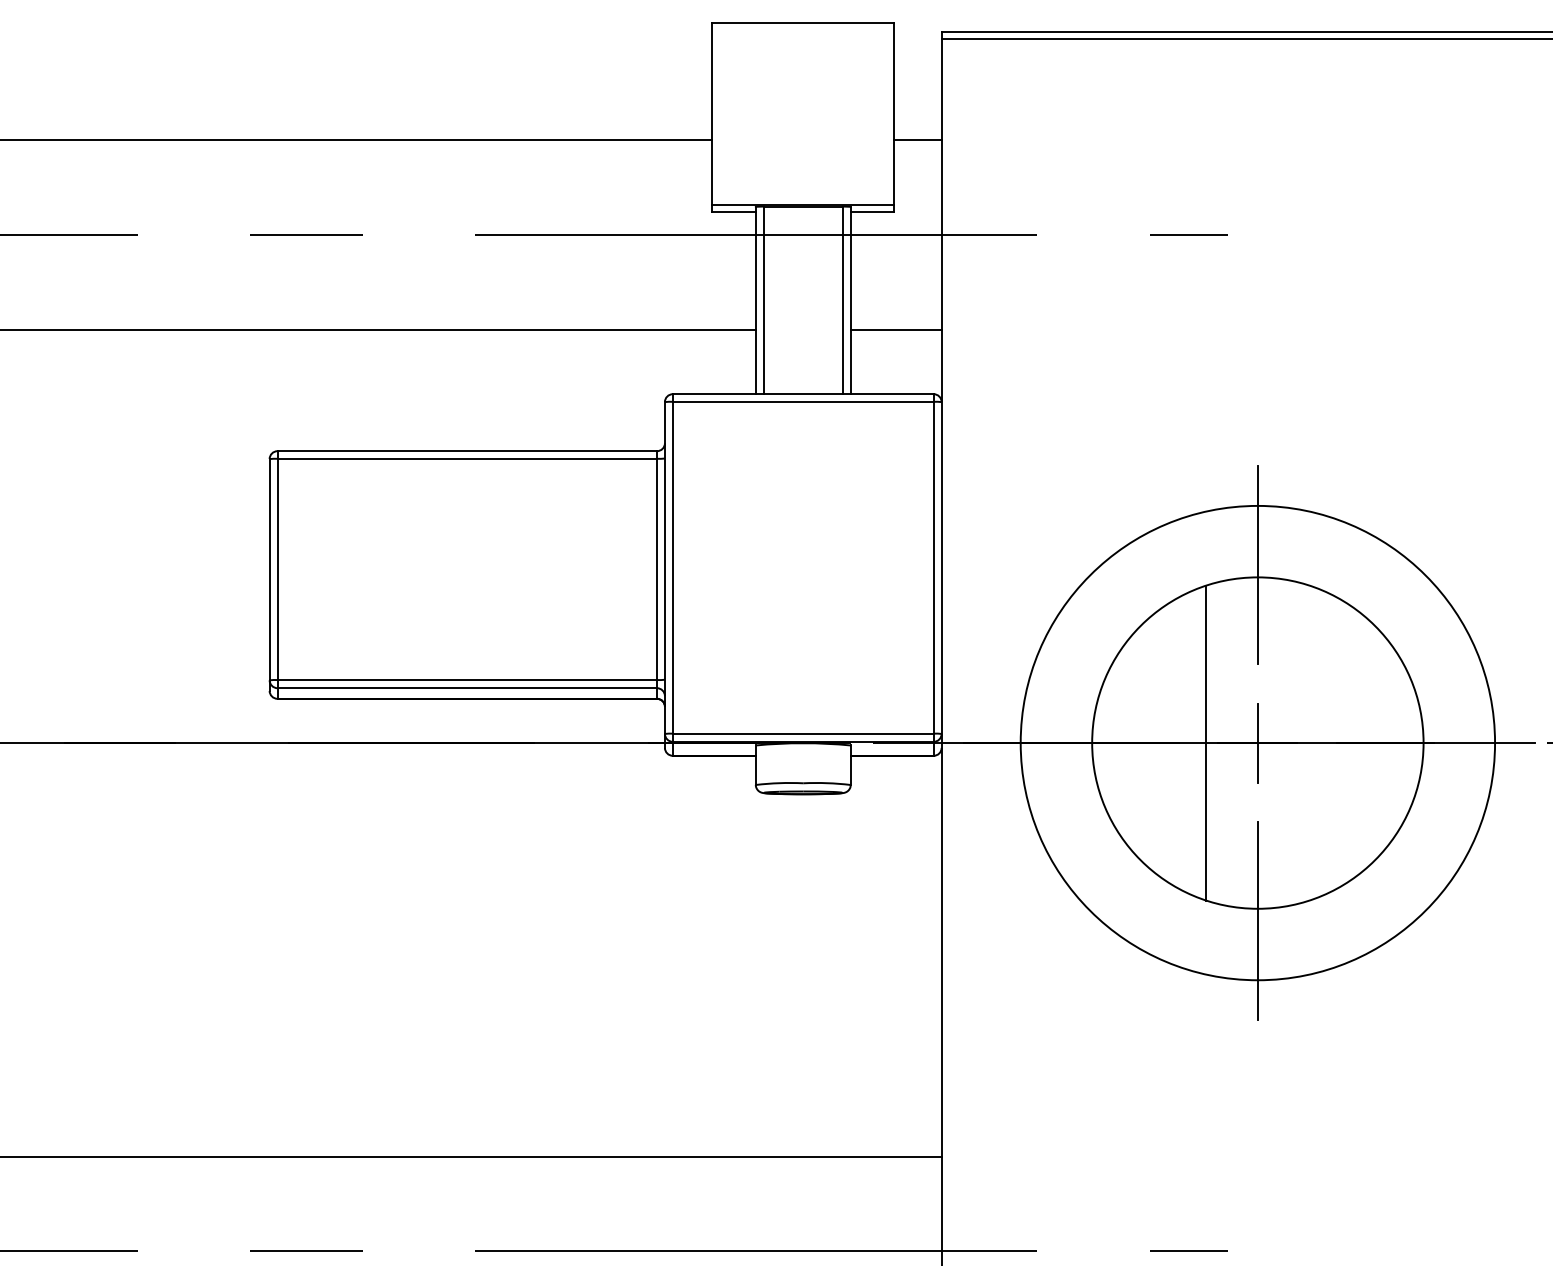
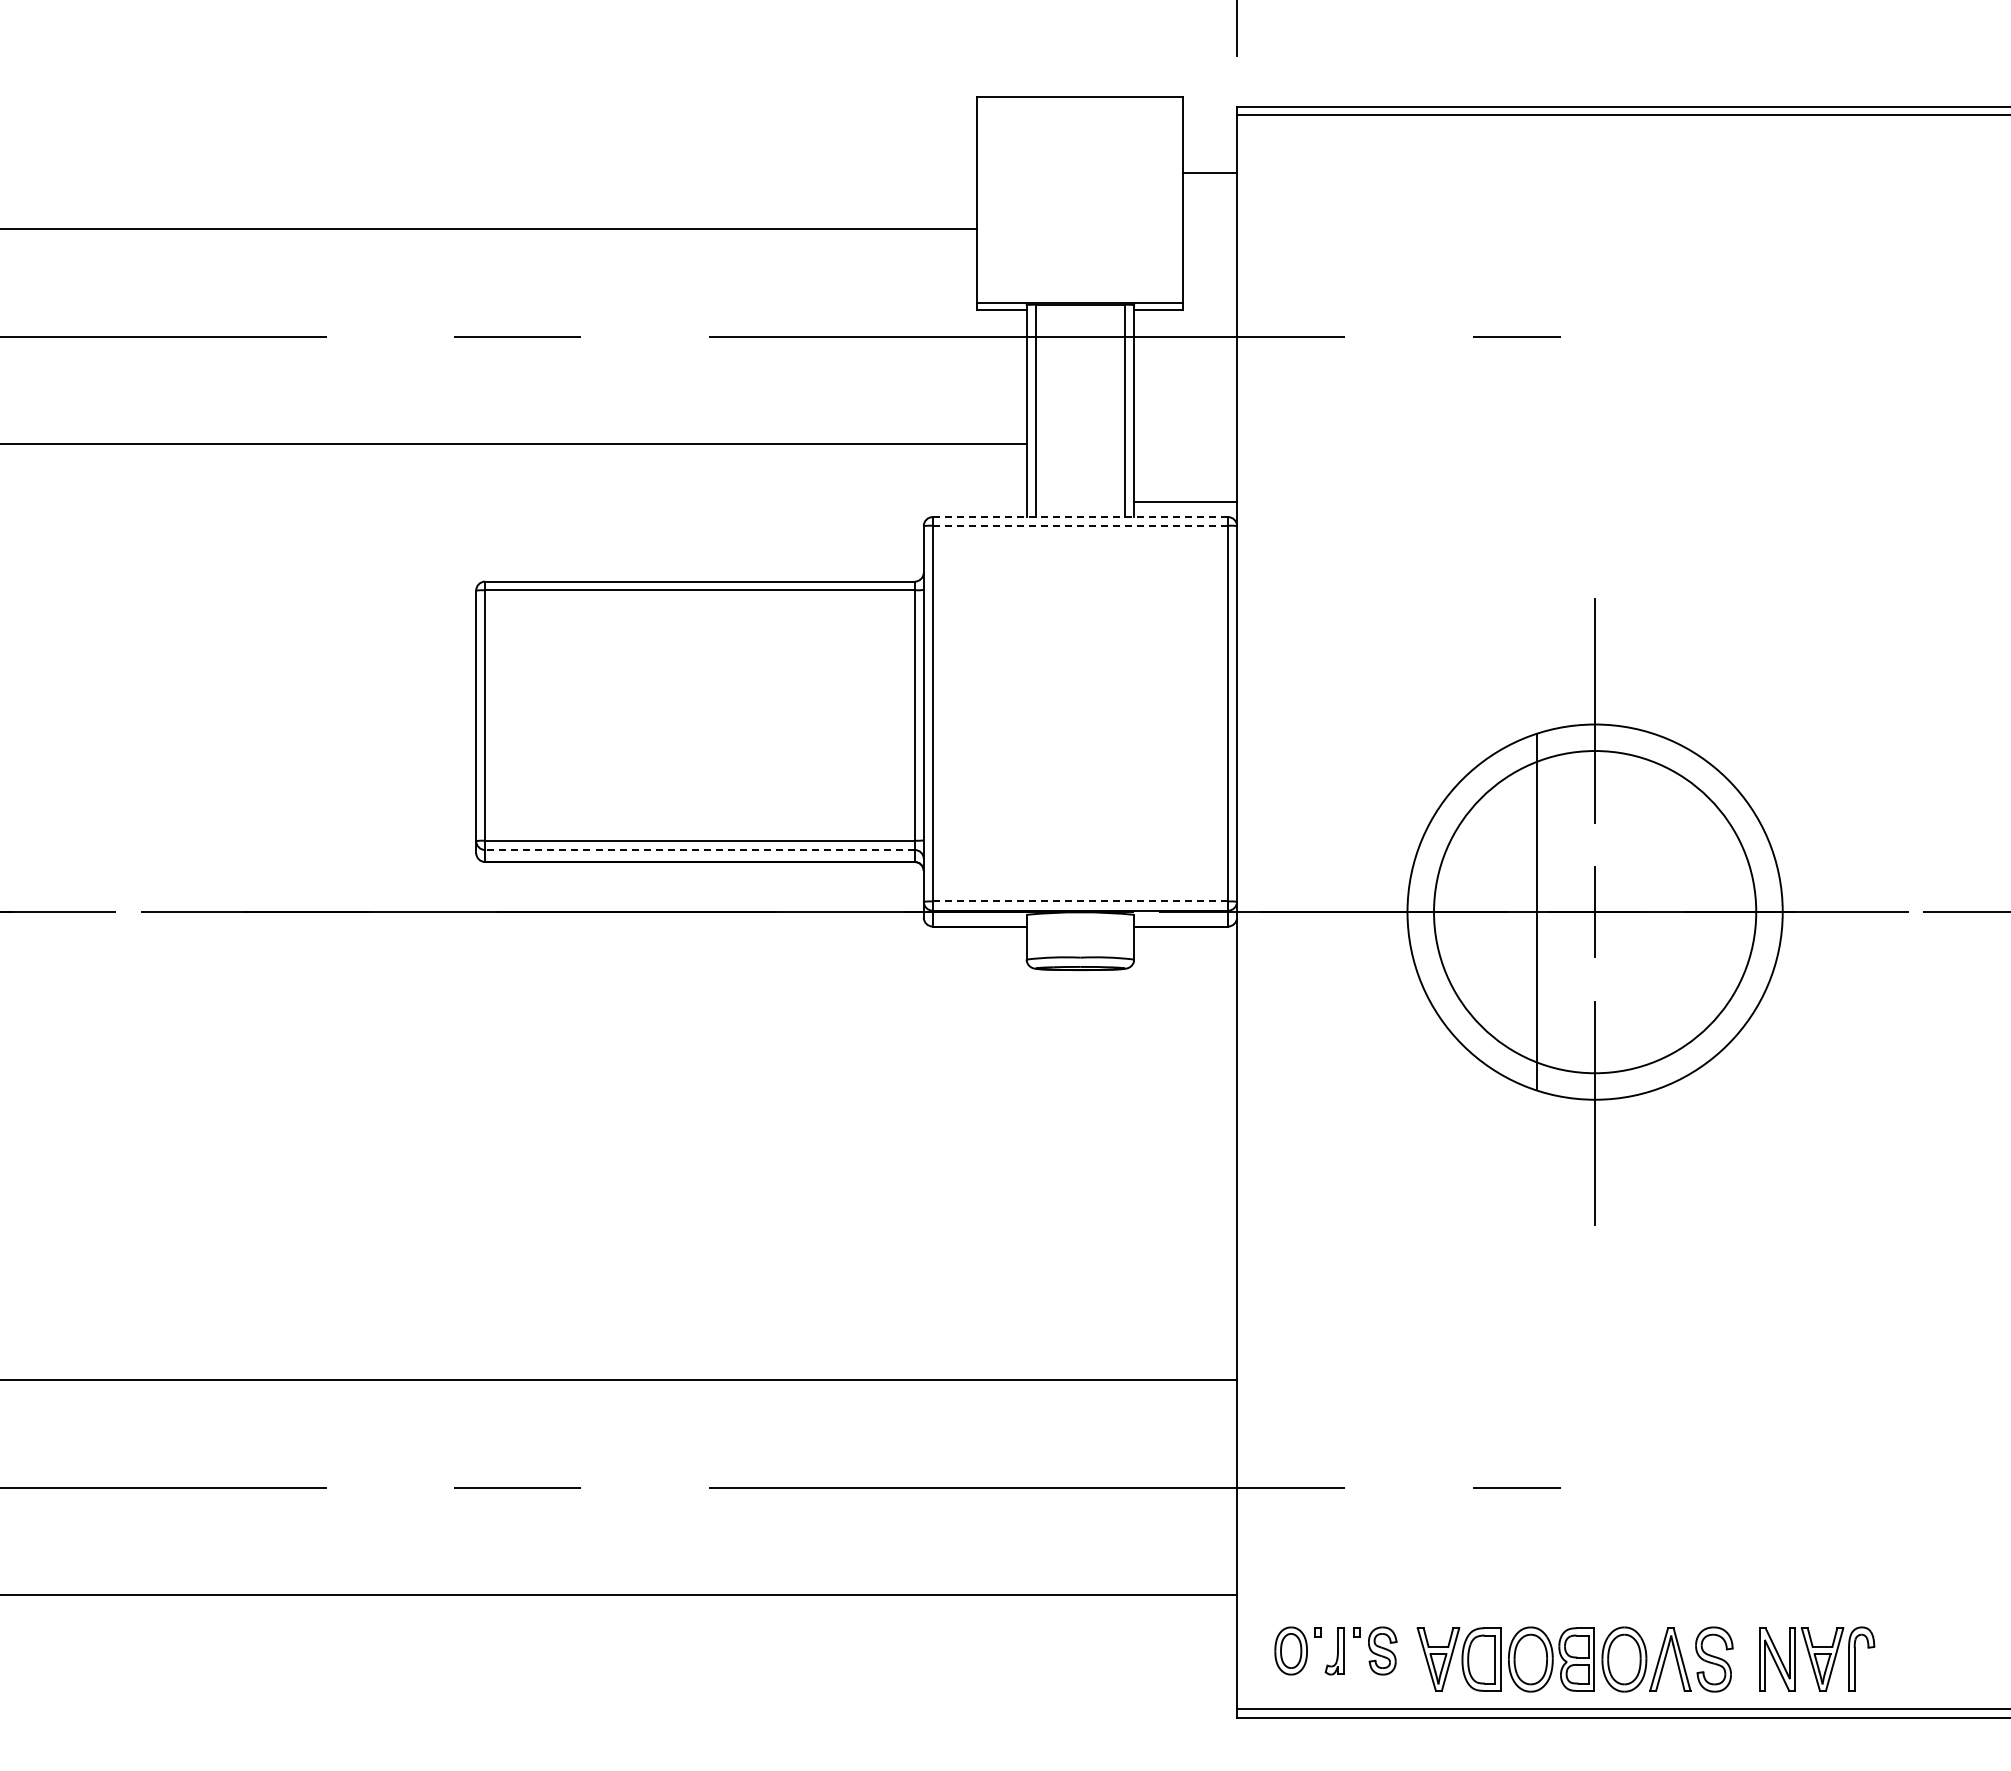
line: (918, 140) -> (1210, 173), moved
line: (896, 329) -> (1185, 501), moved
line: (803, 394) -> (1080, 517), solid -> dashed
line: (803, 401) -> (1080, 525), solid -> dashed
line: (467, 688) -> (700, 850), solid -> dashed
line: (803, 733) -> (1080, 901), solid -> dashed
circle: (1257, 742) -> (1594, 911), size x0.6

